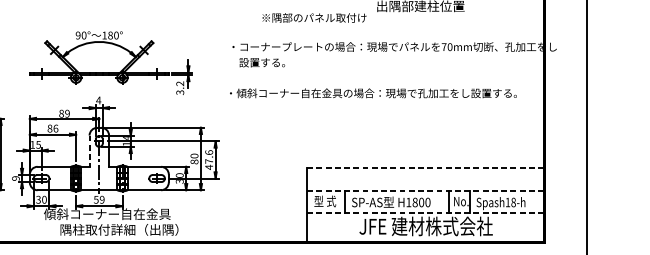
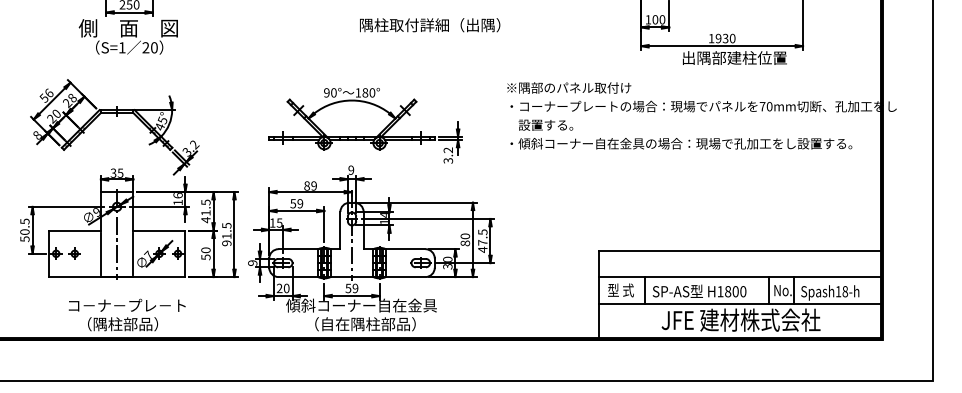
text: (314, 17) -> (569, 87), moved
text: (373, 93) -> (681, 143), moved
text: (98, 99) -> (351, 169), 4 -> 9
text: (52, 128) -> (296, 203), 86 -> 59
line: (89, 151) -> (340, 230), dashed -> solid
text: (208, 152) -> (482, 232), 47.6 -> 47.5
line: (425, 167) -> (740, 250), dashed -> solid
line: (425, 190) -> (740, 277), dashed -> solid
text: (38, 199) -> (279, 288), 30 -> 20
line: (425, 213) -> (740, 304), dashed -> solid
text: (119, 230) -> (375, 324), 隅柱取付詳細（出隅） -> （自在隅柱部品）

